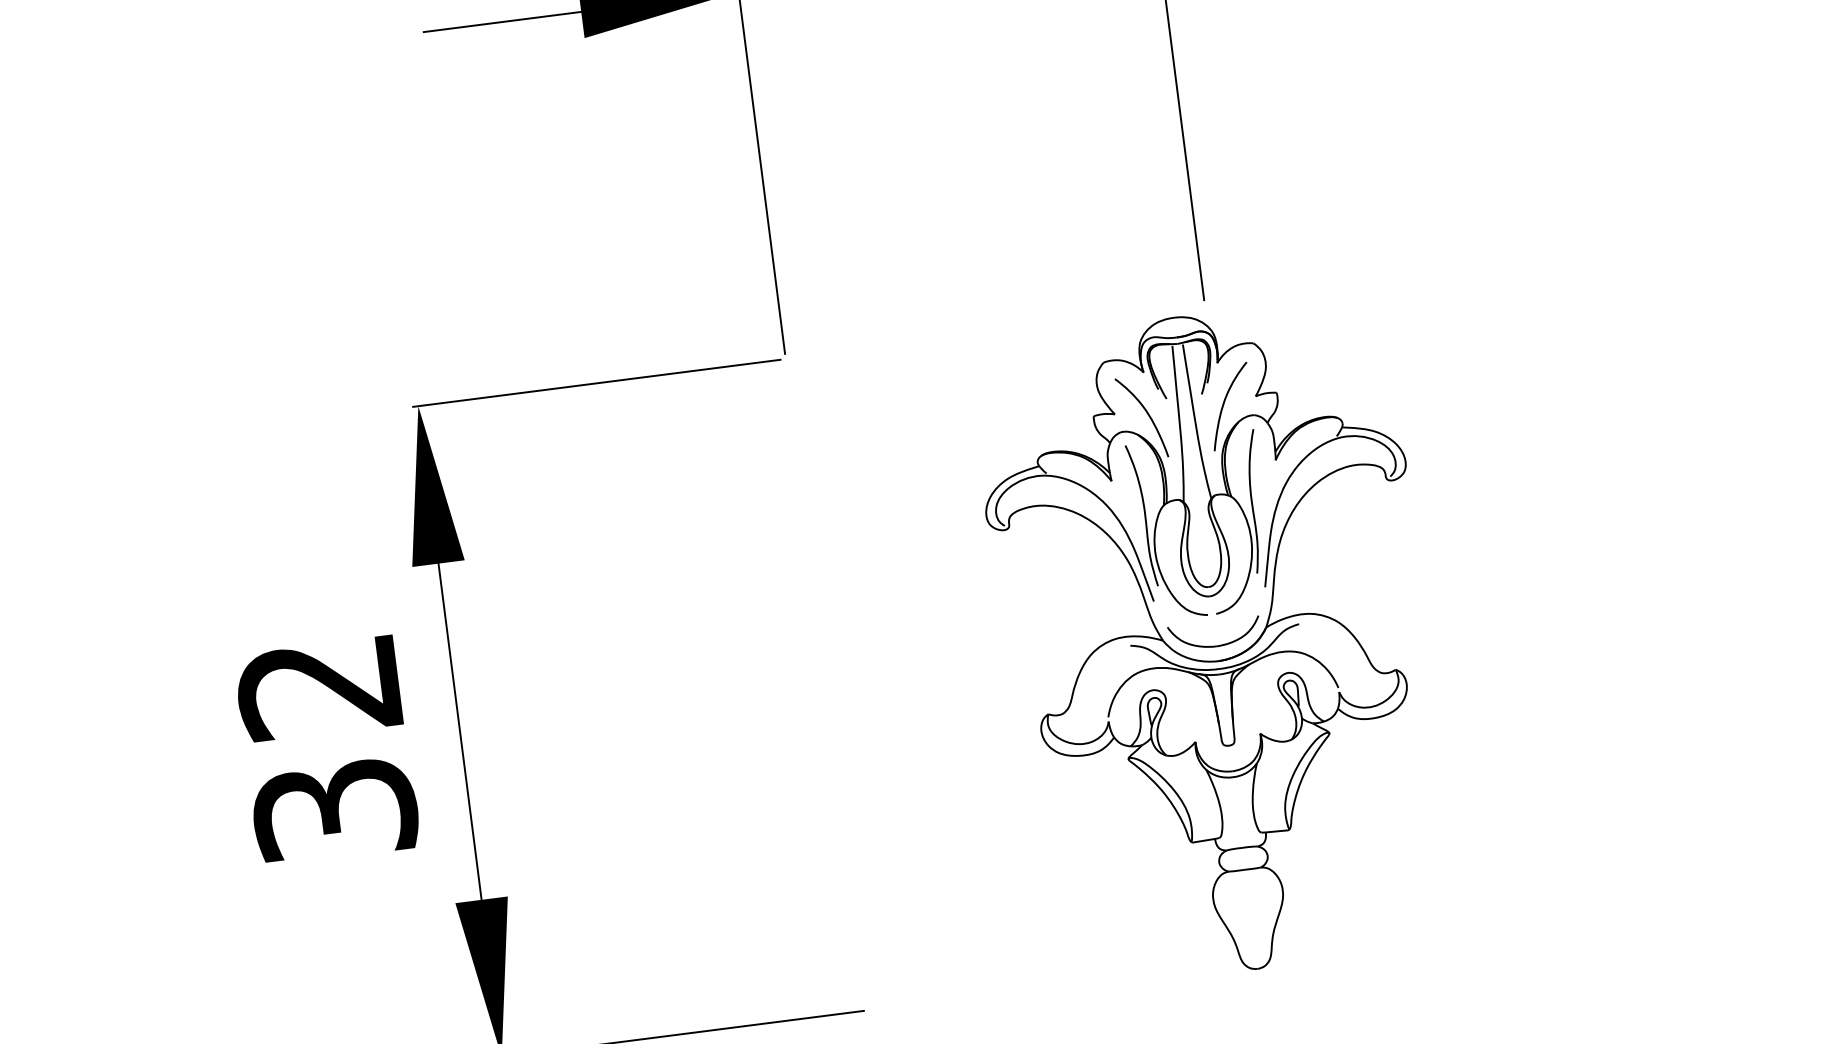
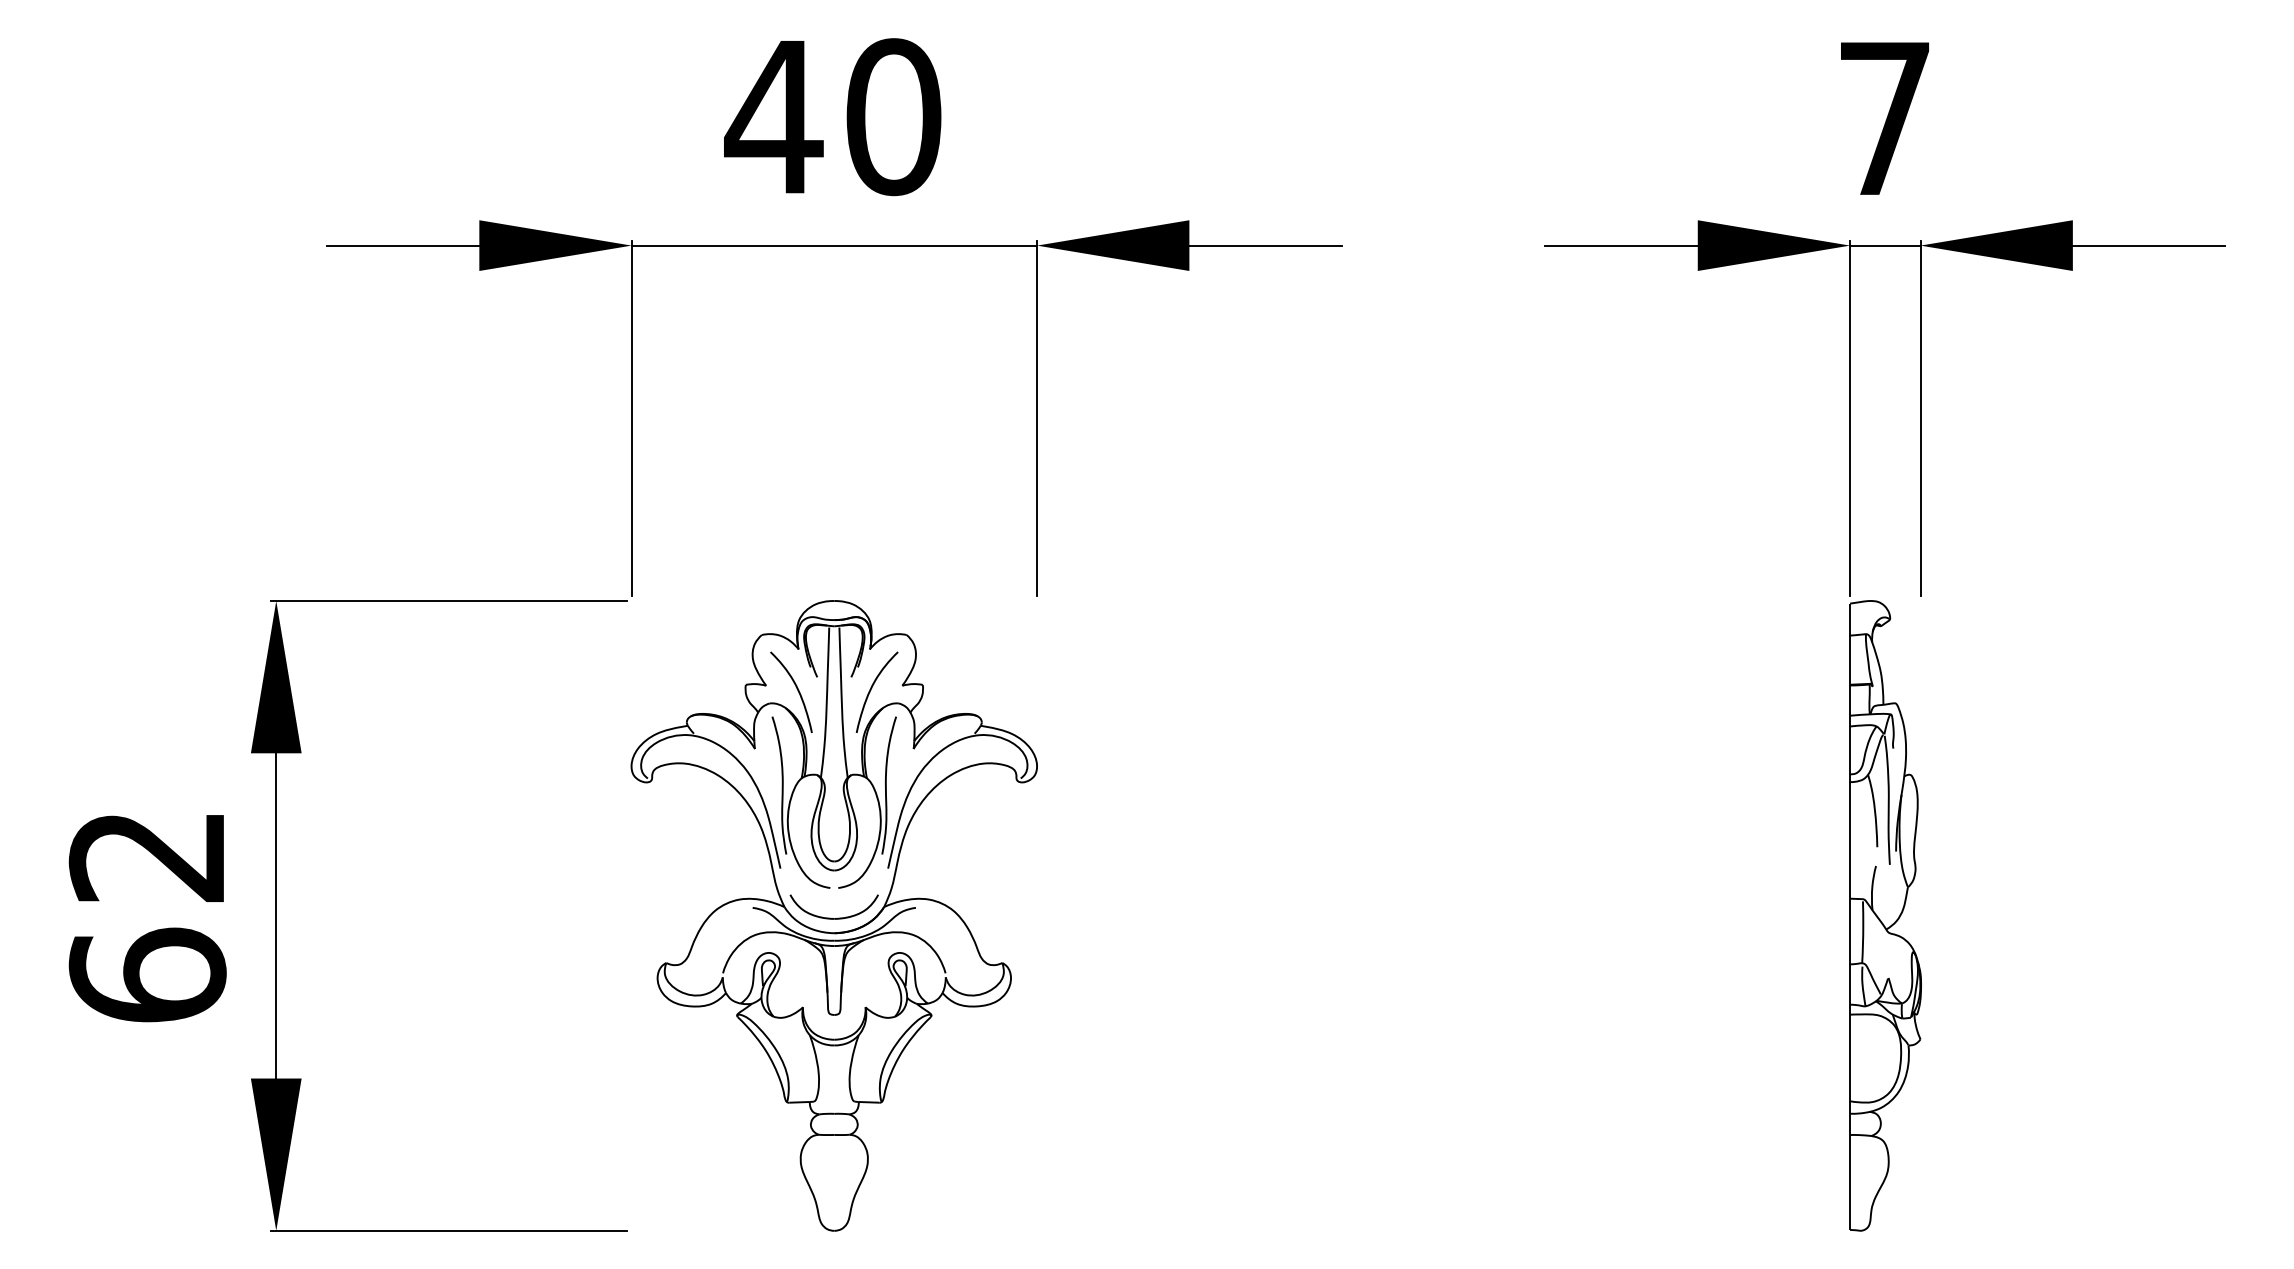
part: (1214, 643) -> (833, 915), moved
text: (334, 809) -> (147, 974), 32 -> 62

